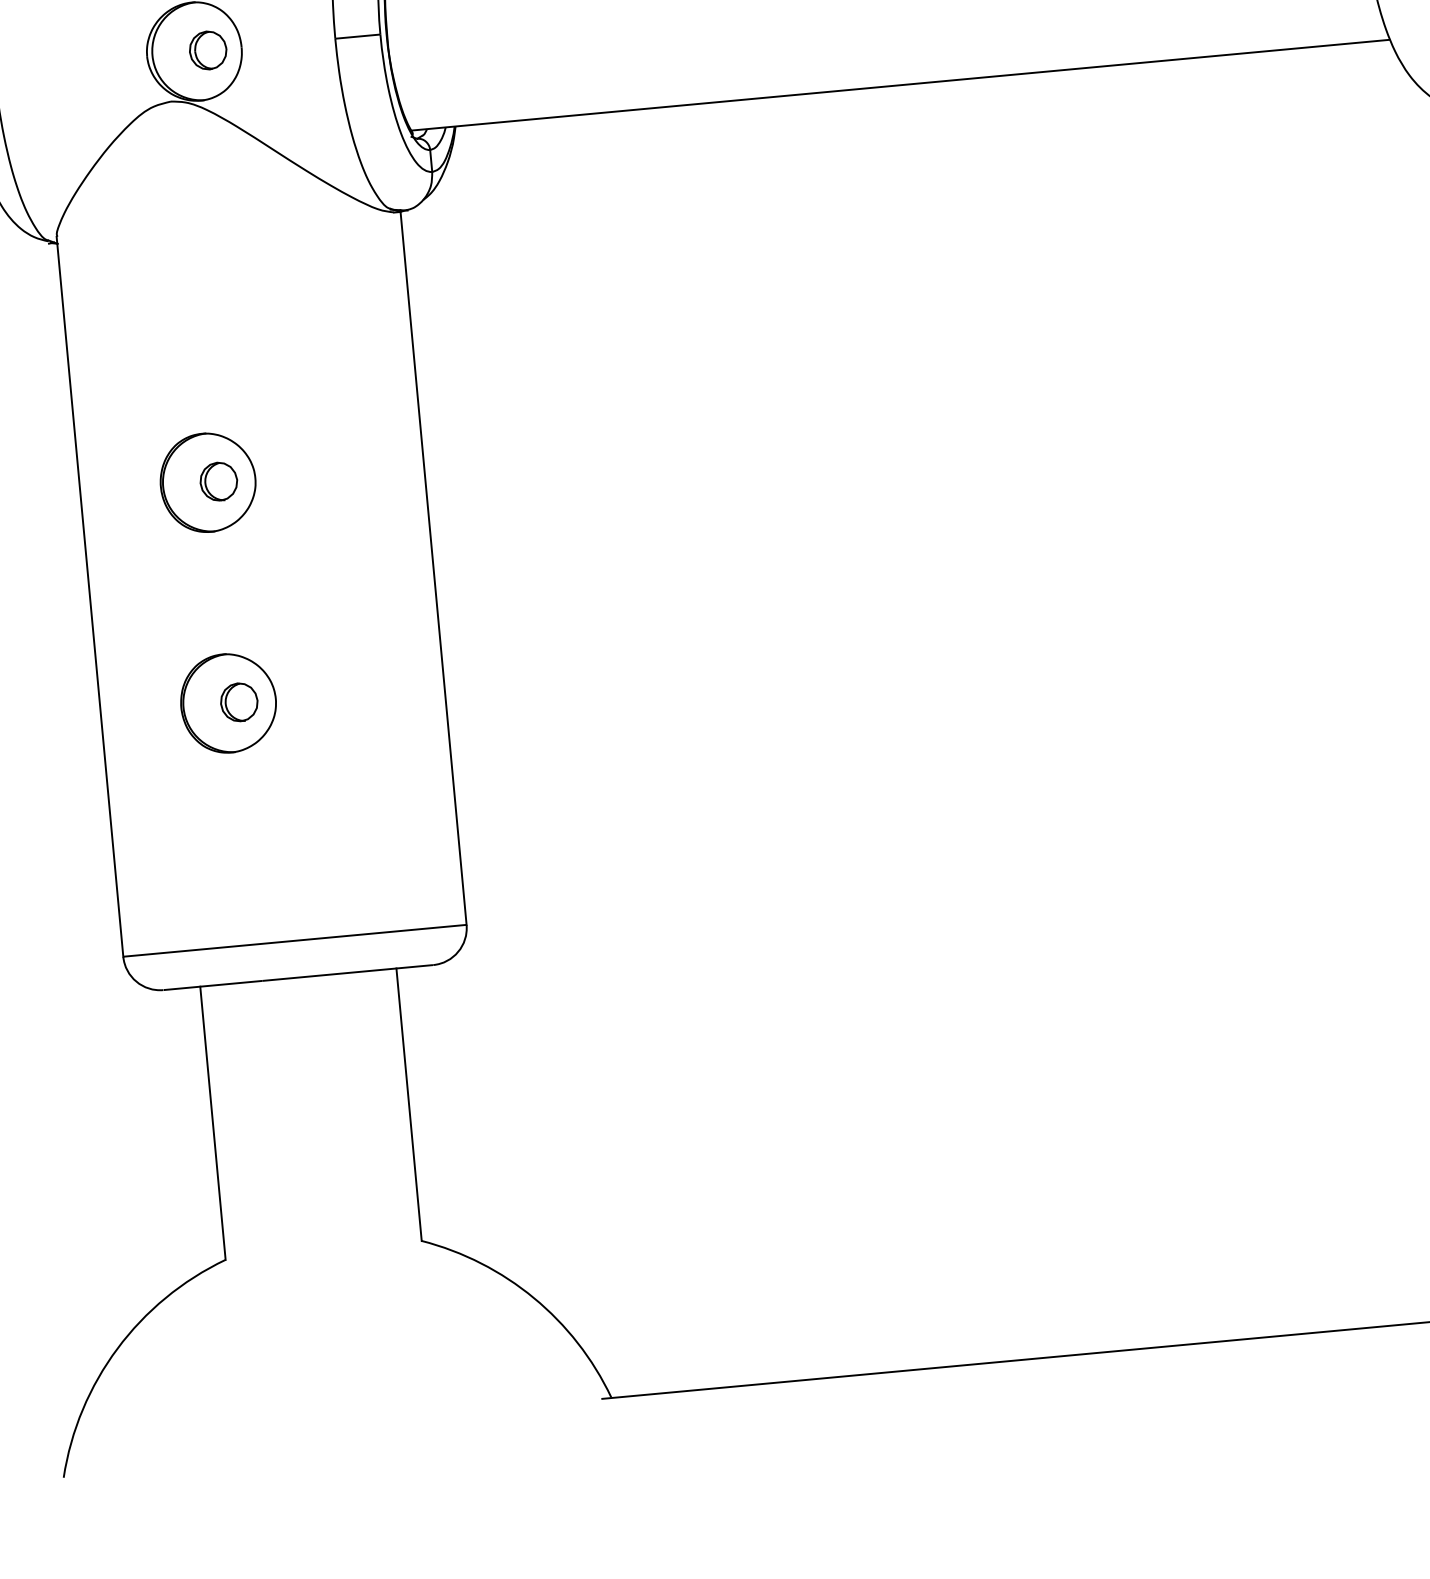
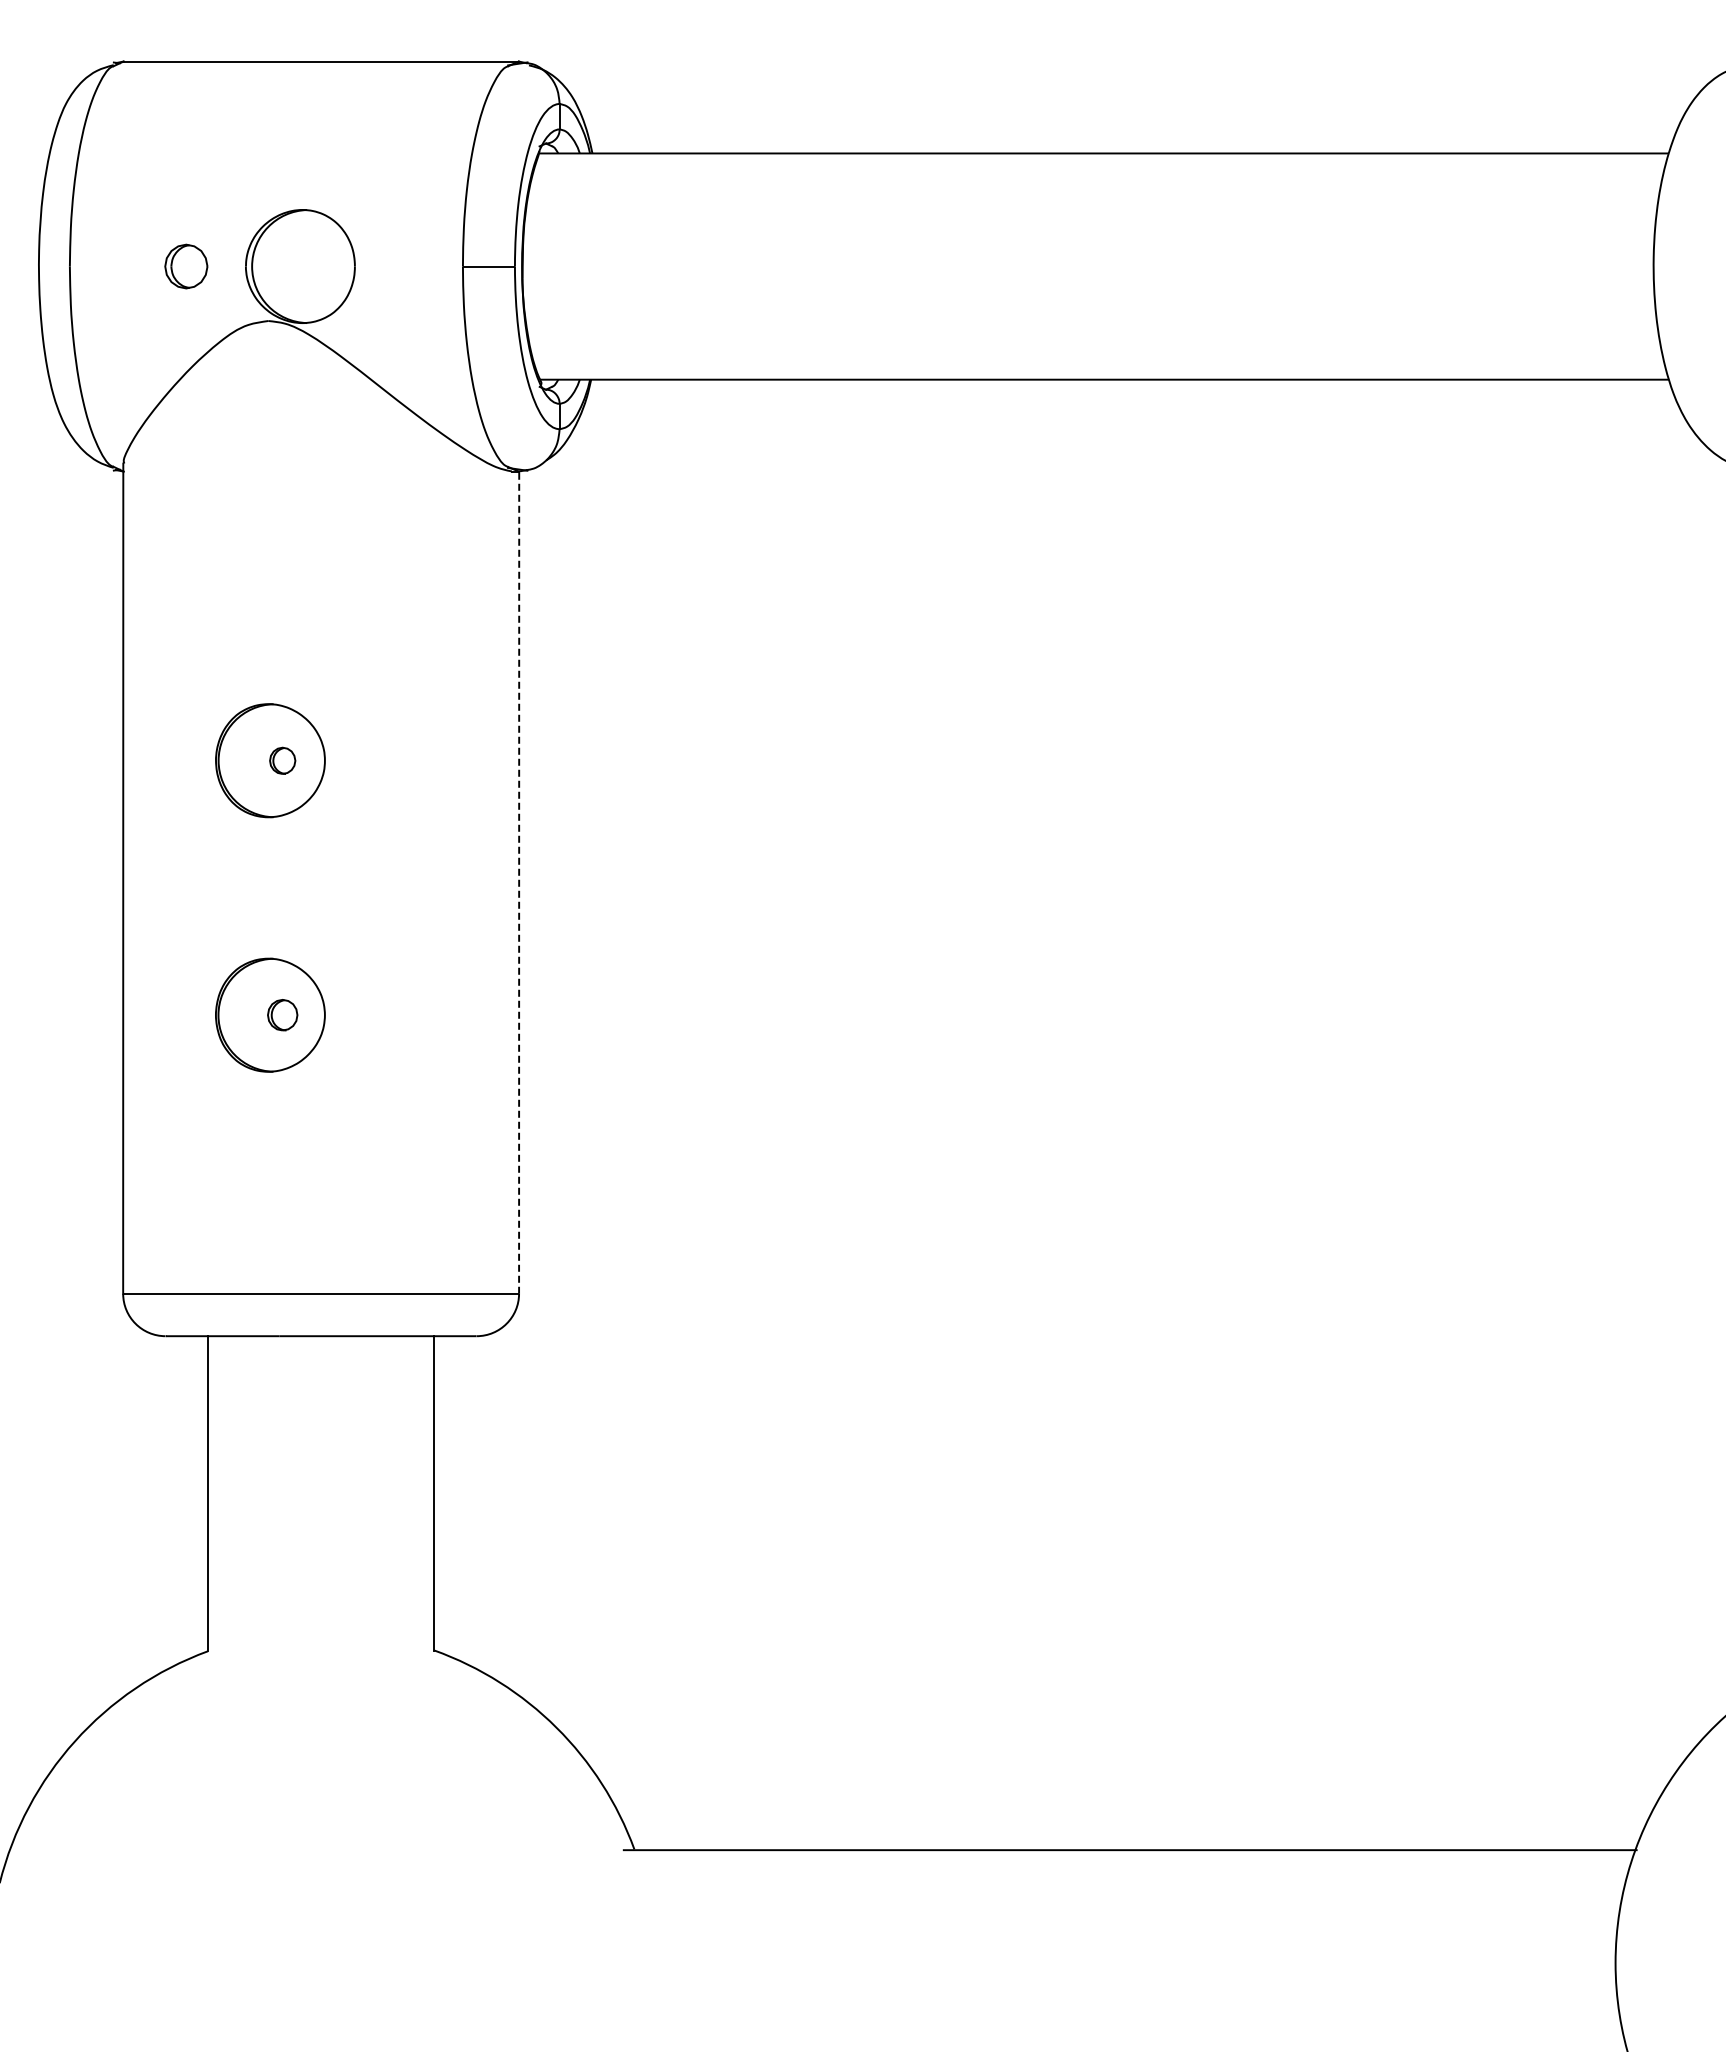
part: (208, 50) -> (186, 266), moved
part: (218, 481) -> (282, 760), size x0.6
line: (433, 567) -> (519, 881), solid -> dashed
part: (238, 701) -> (282, 1014), size x0.7

